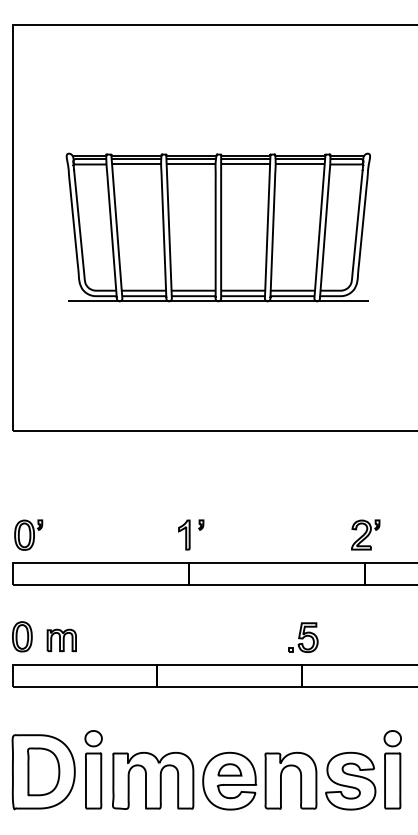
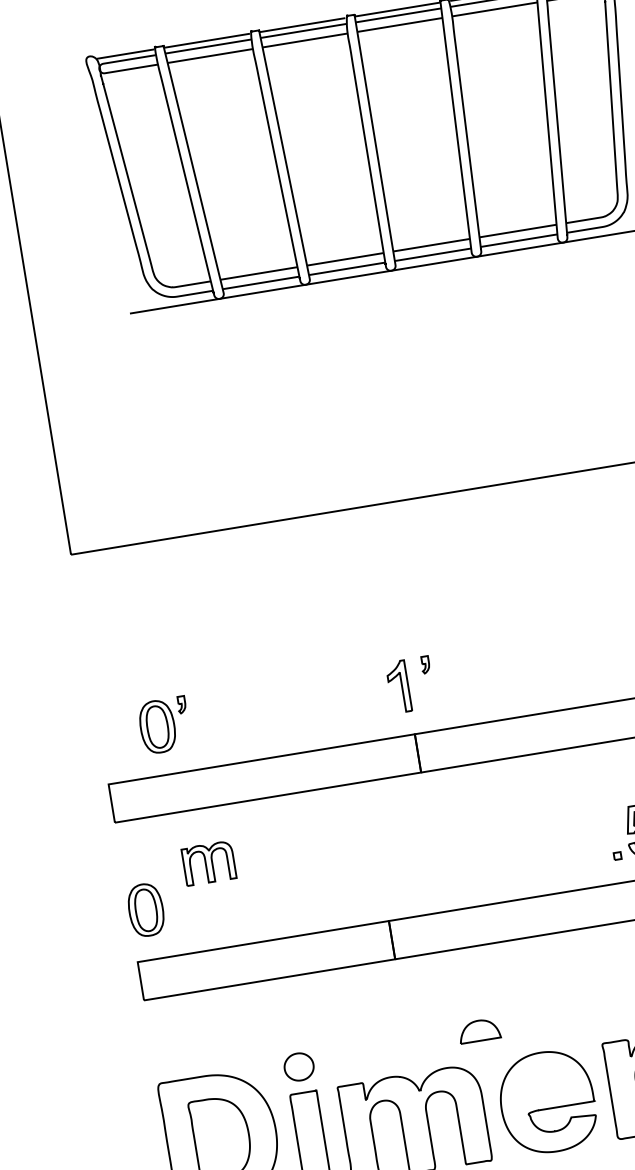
part: (28, 534) -> (164, 724), moved
part: (61, 639) -> (208, 861), moved
part: (229, 769) -> (478, 1030), moved

